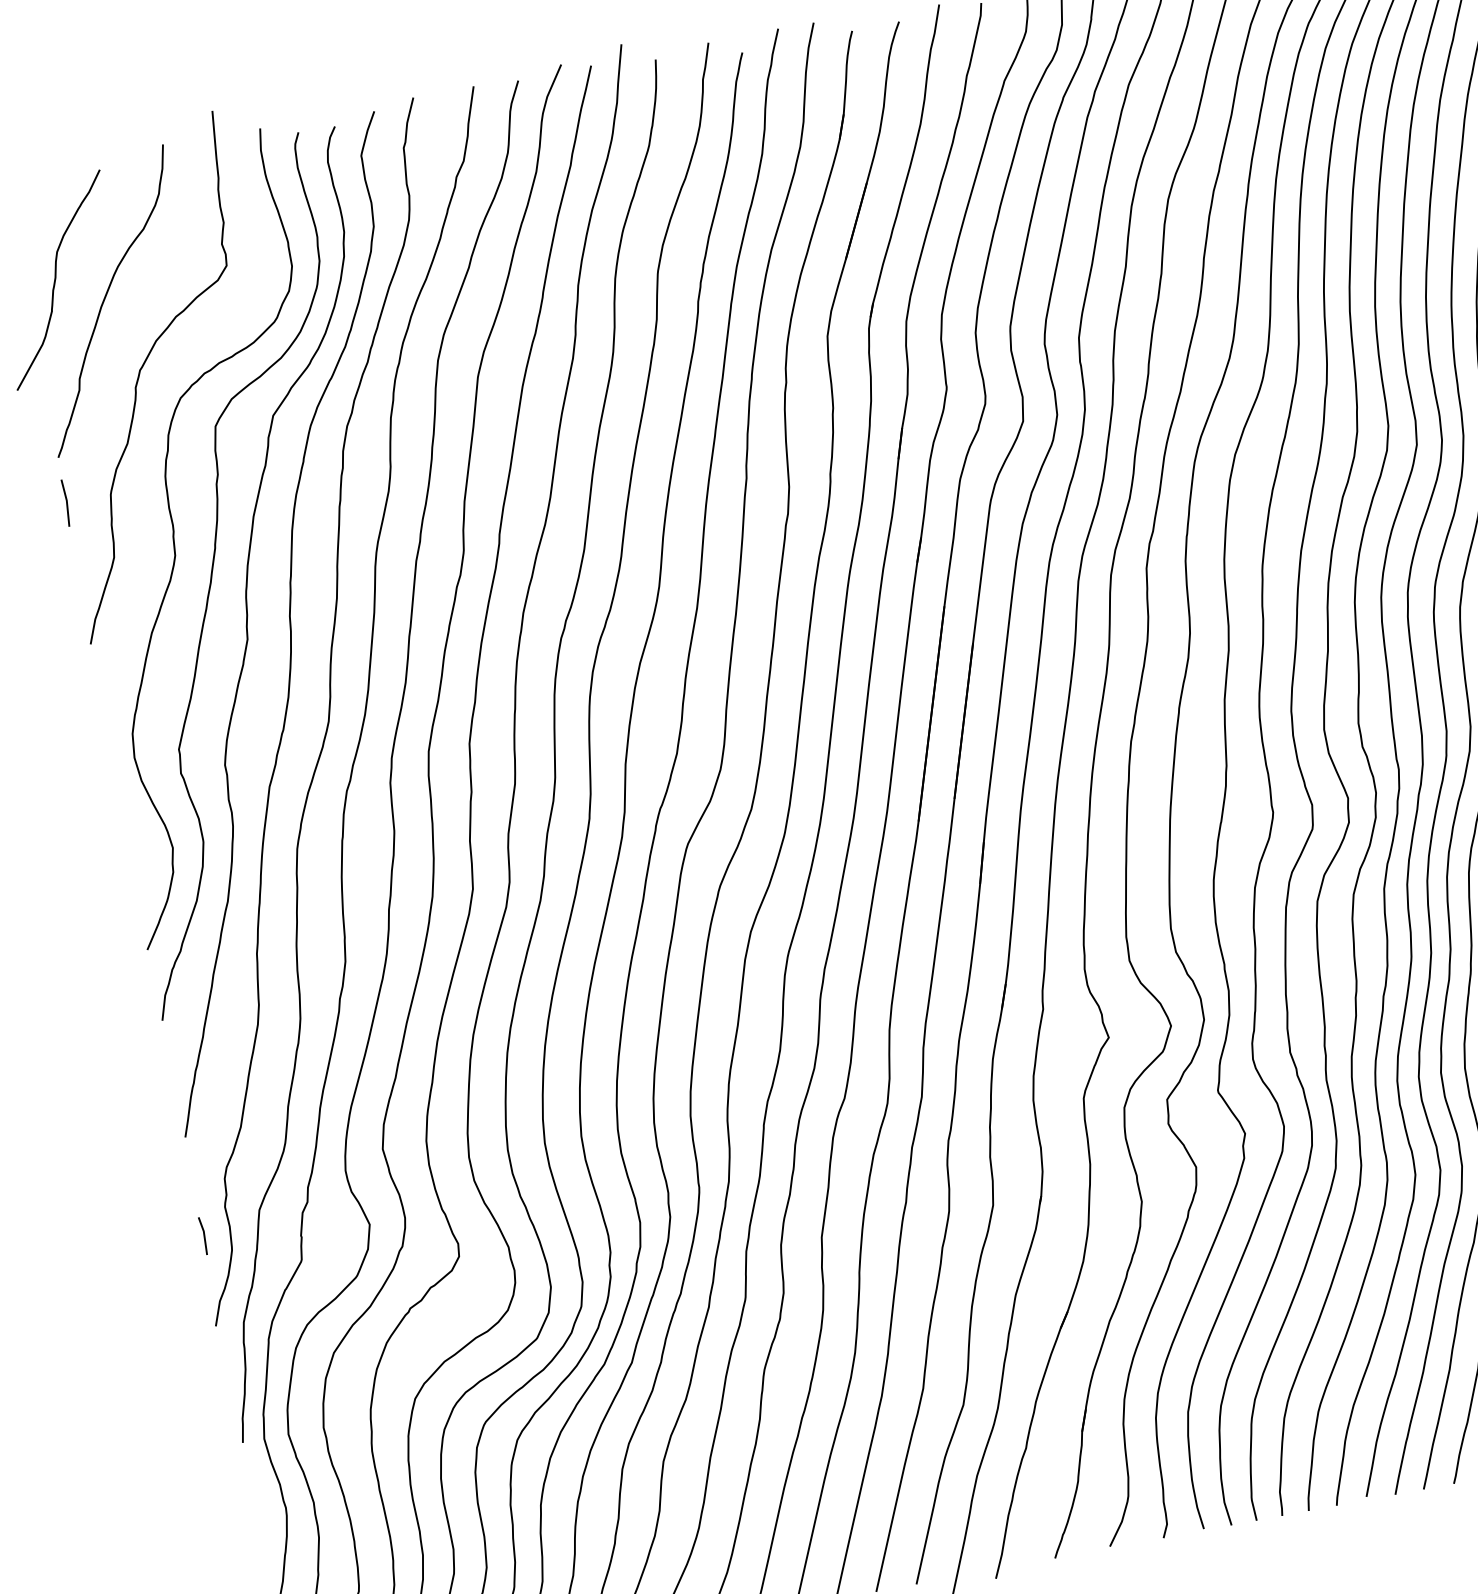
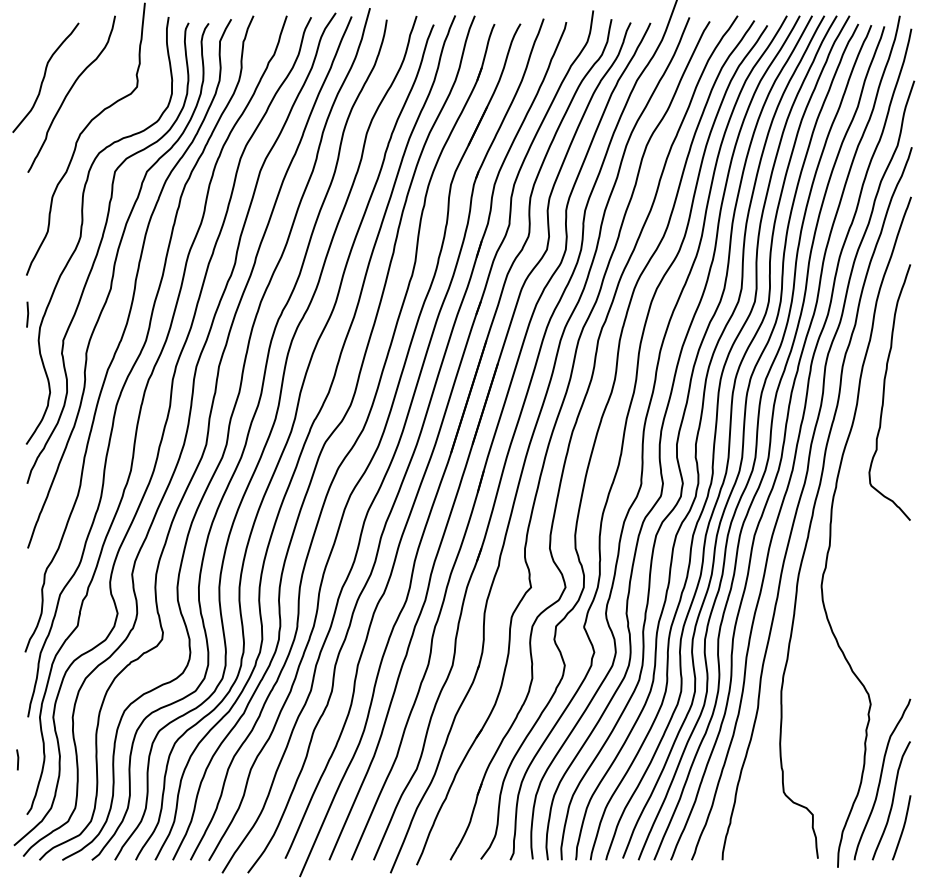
line: (65, 502) -> (27, 314), moved
line: (202, 1235) -> (17, 759), moved

